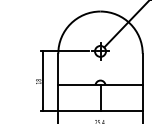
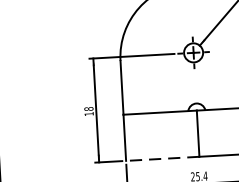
line: (78, 111) -> (161, 159), solid -> dashed

